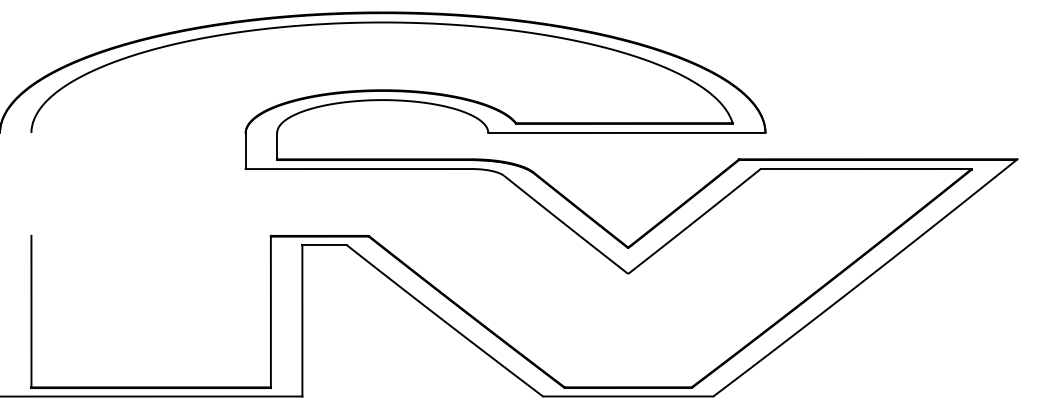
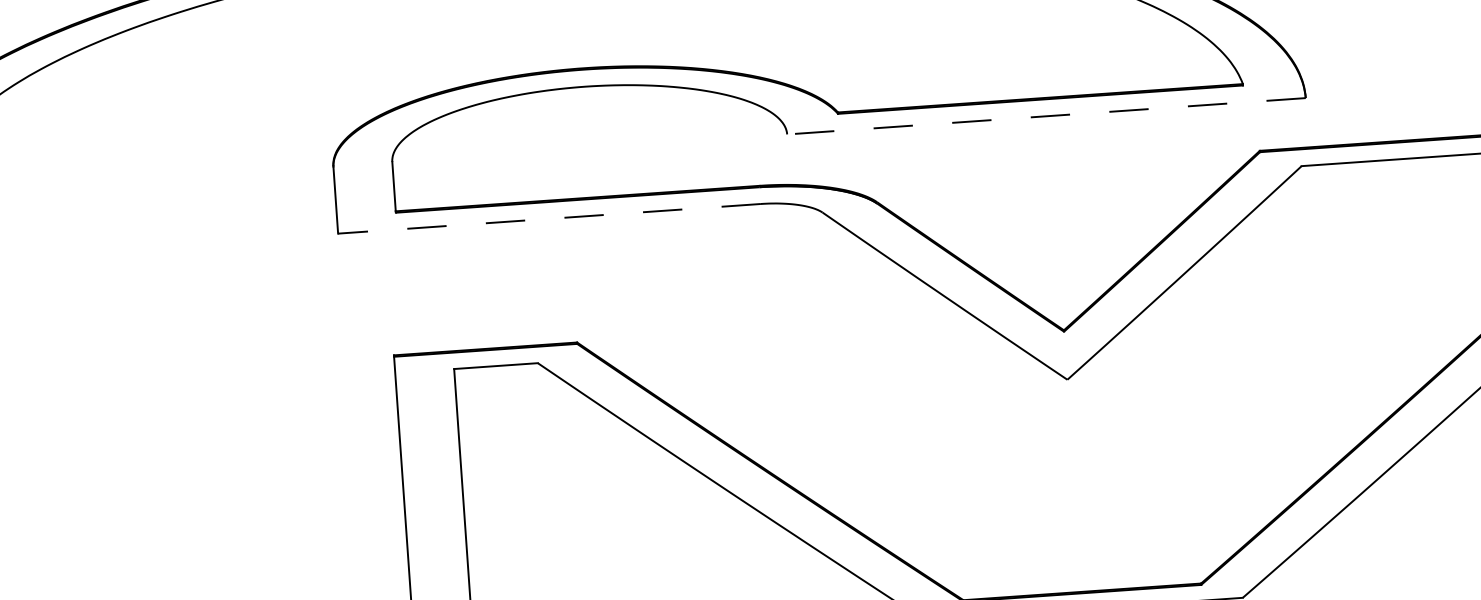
line: (626, 132) -> (1045, 115), solid -> dashed
line: (358, 169) -> (549, 219), solid -> dashed

